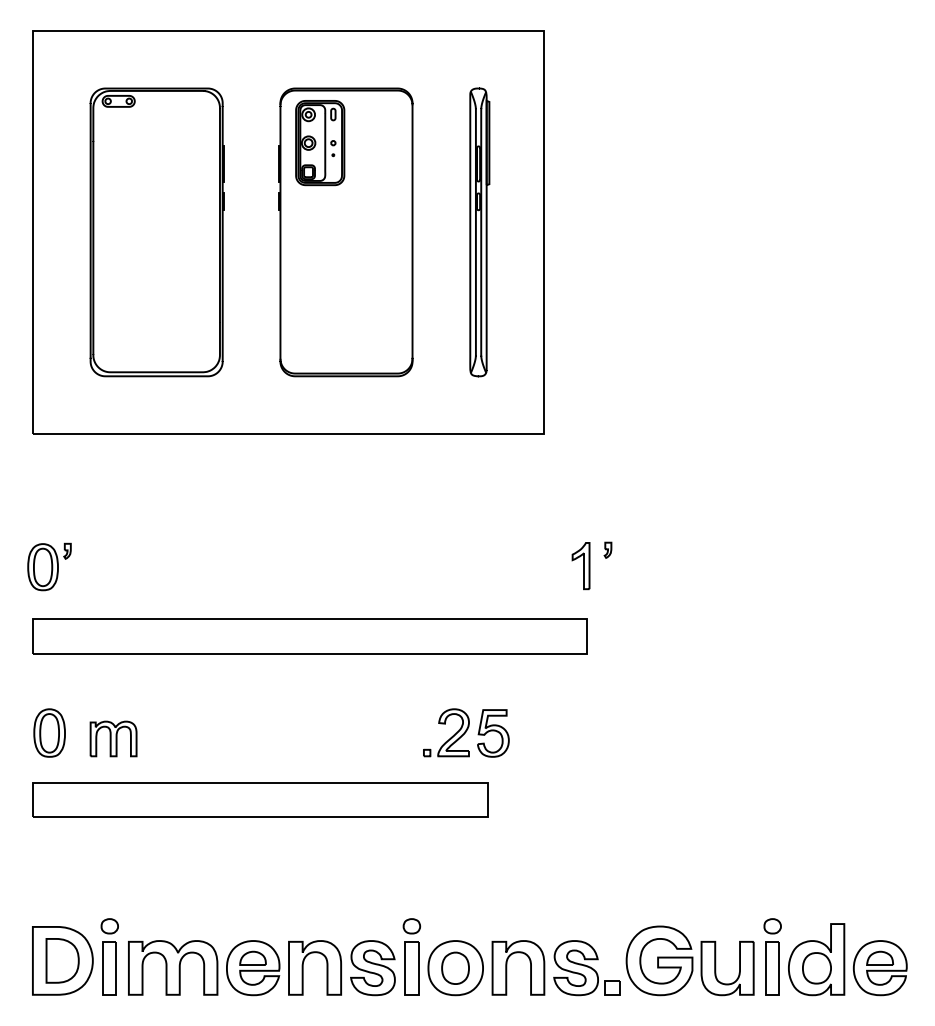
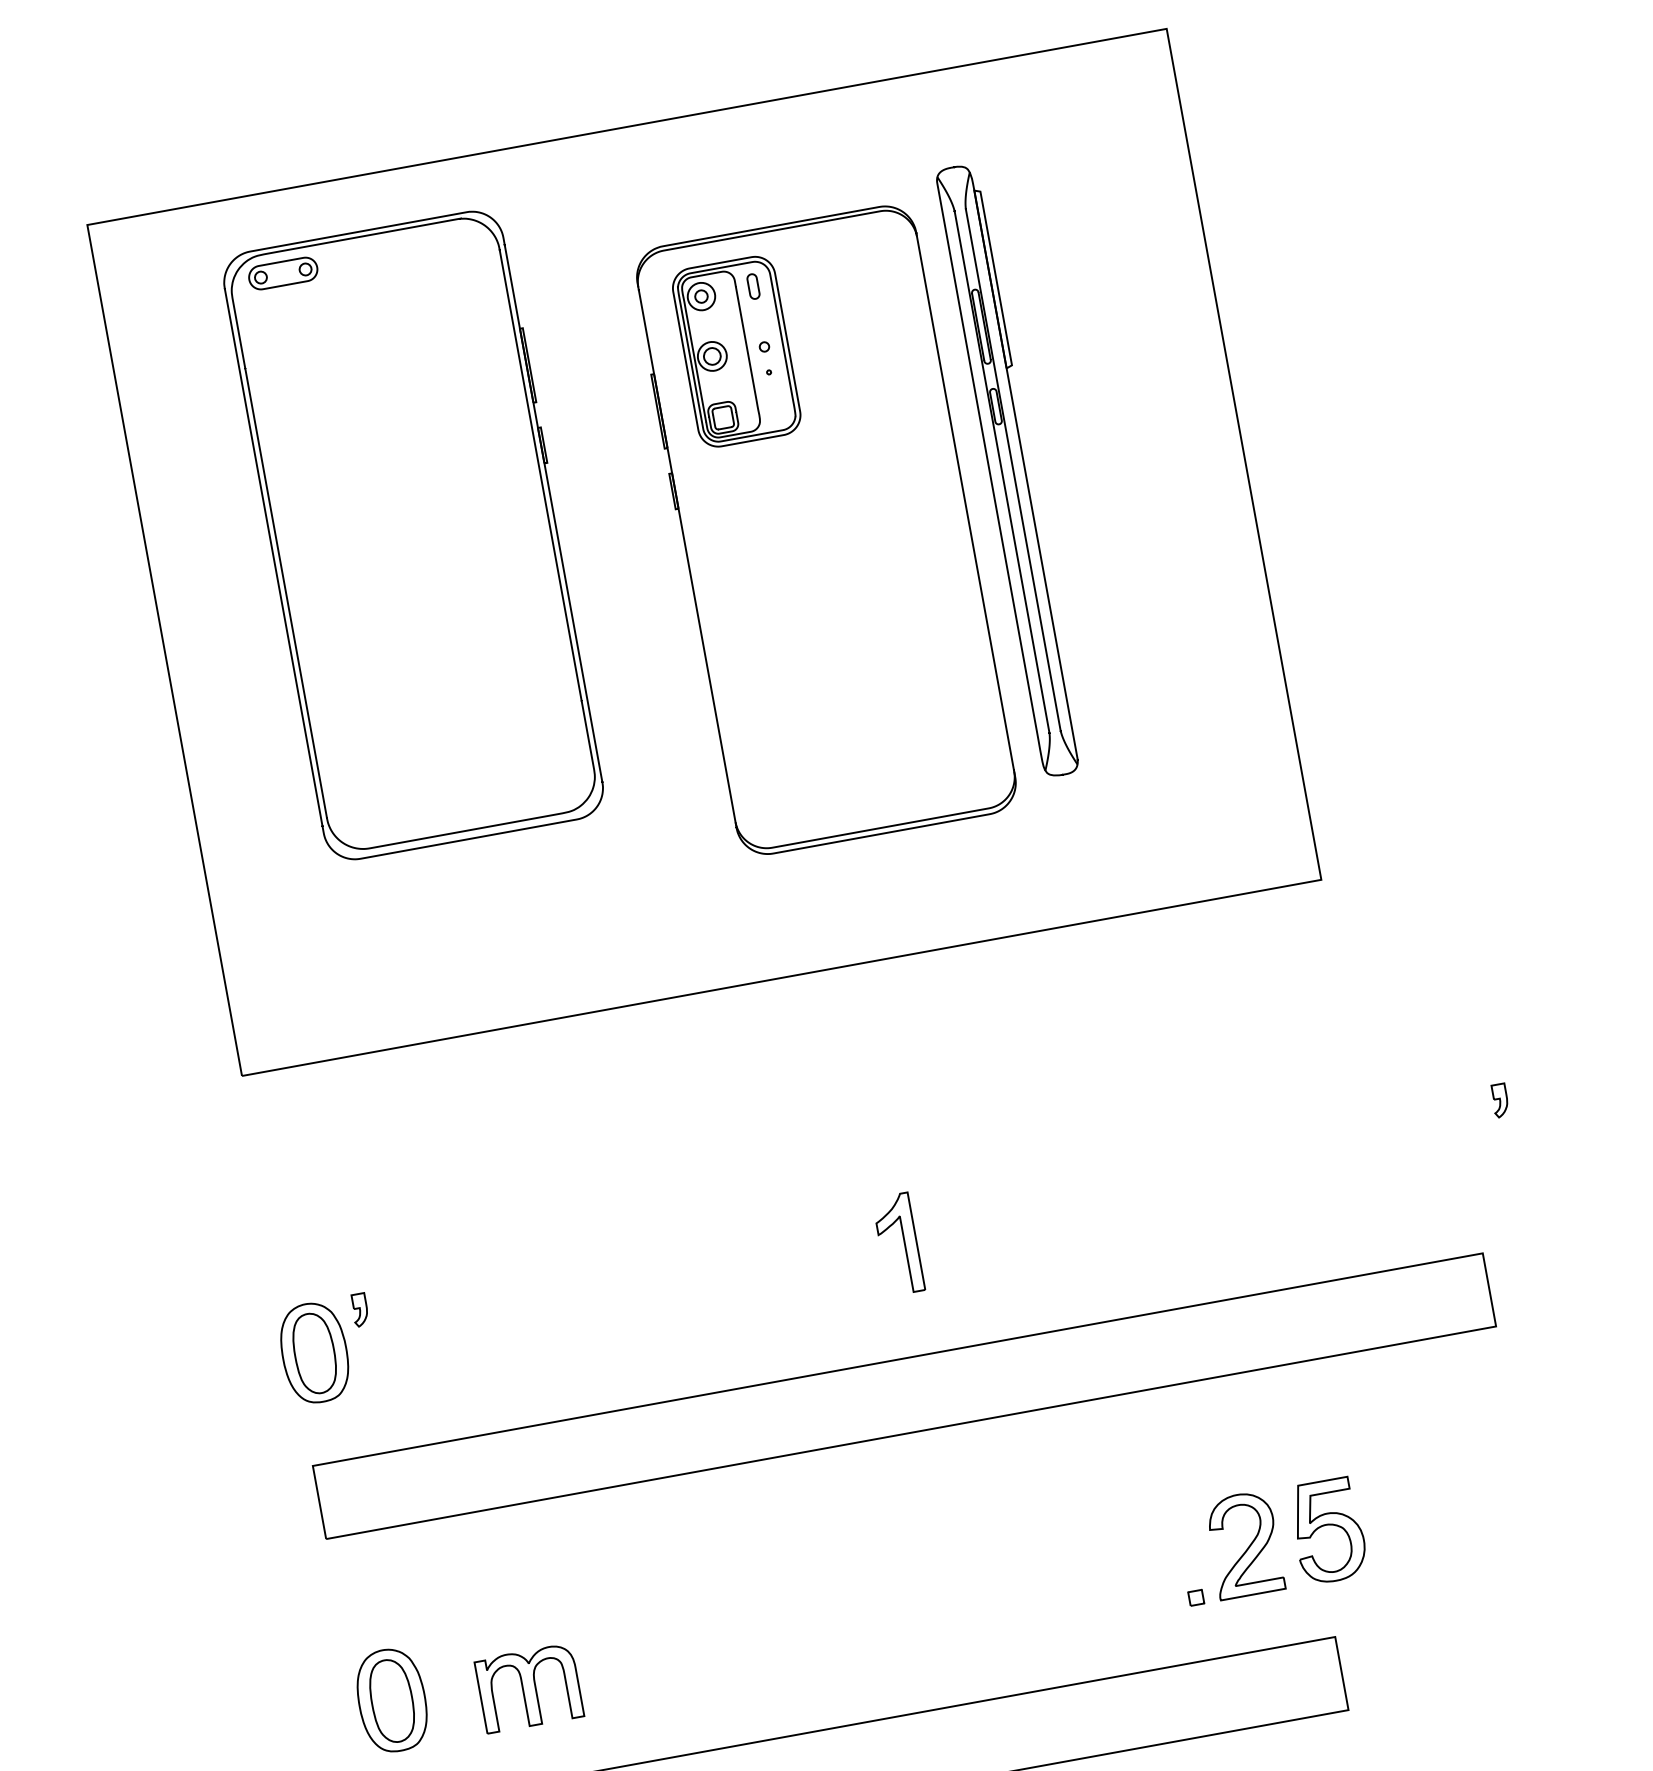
part: (156, 232) -> (413, 535), moved
part: (479, 232) -> (1009, 470), moved
part: (580, 566) -> (897, 1245), moved

